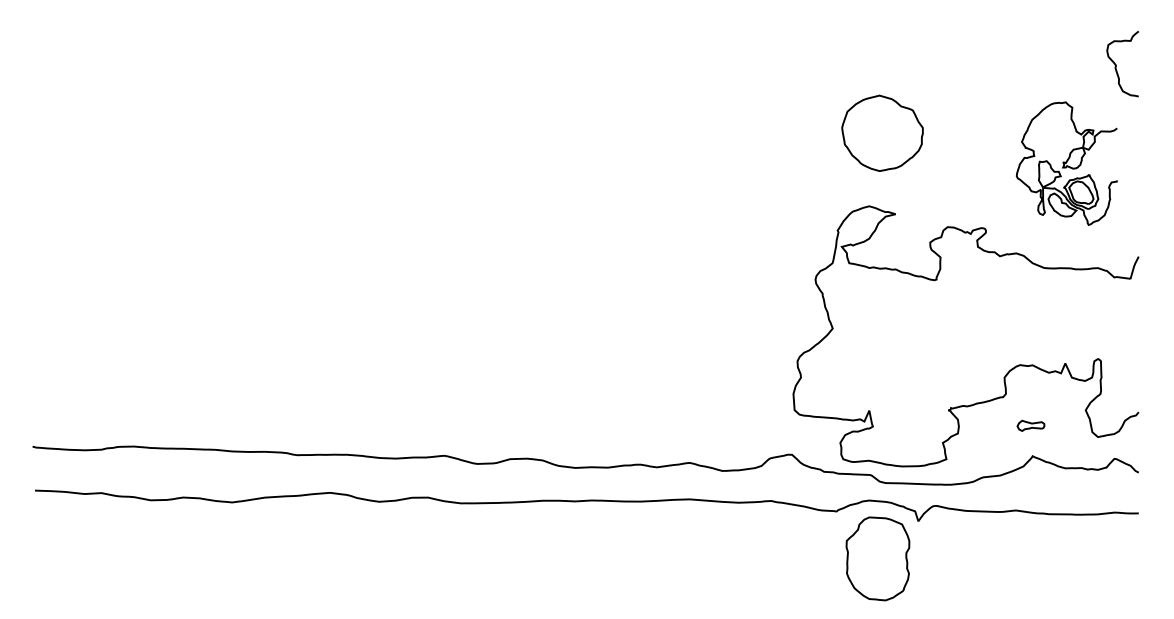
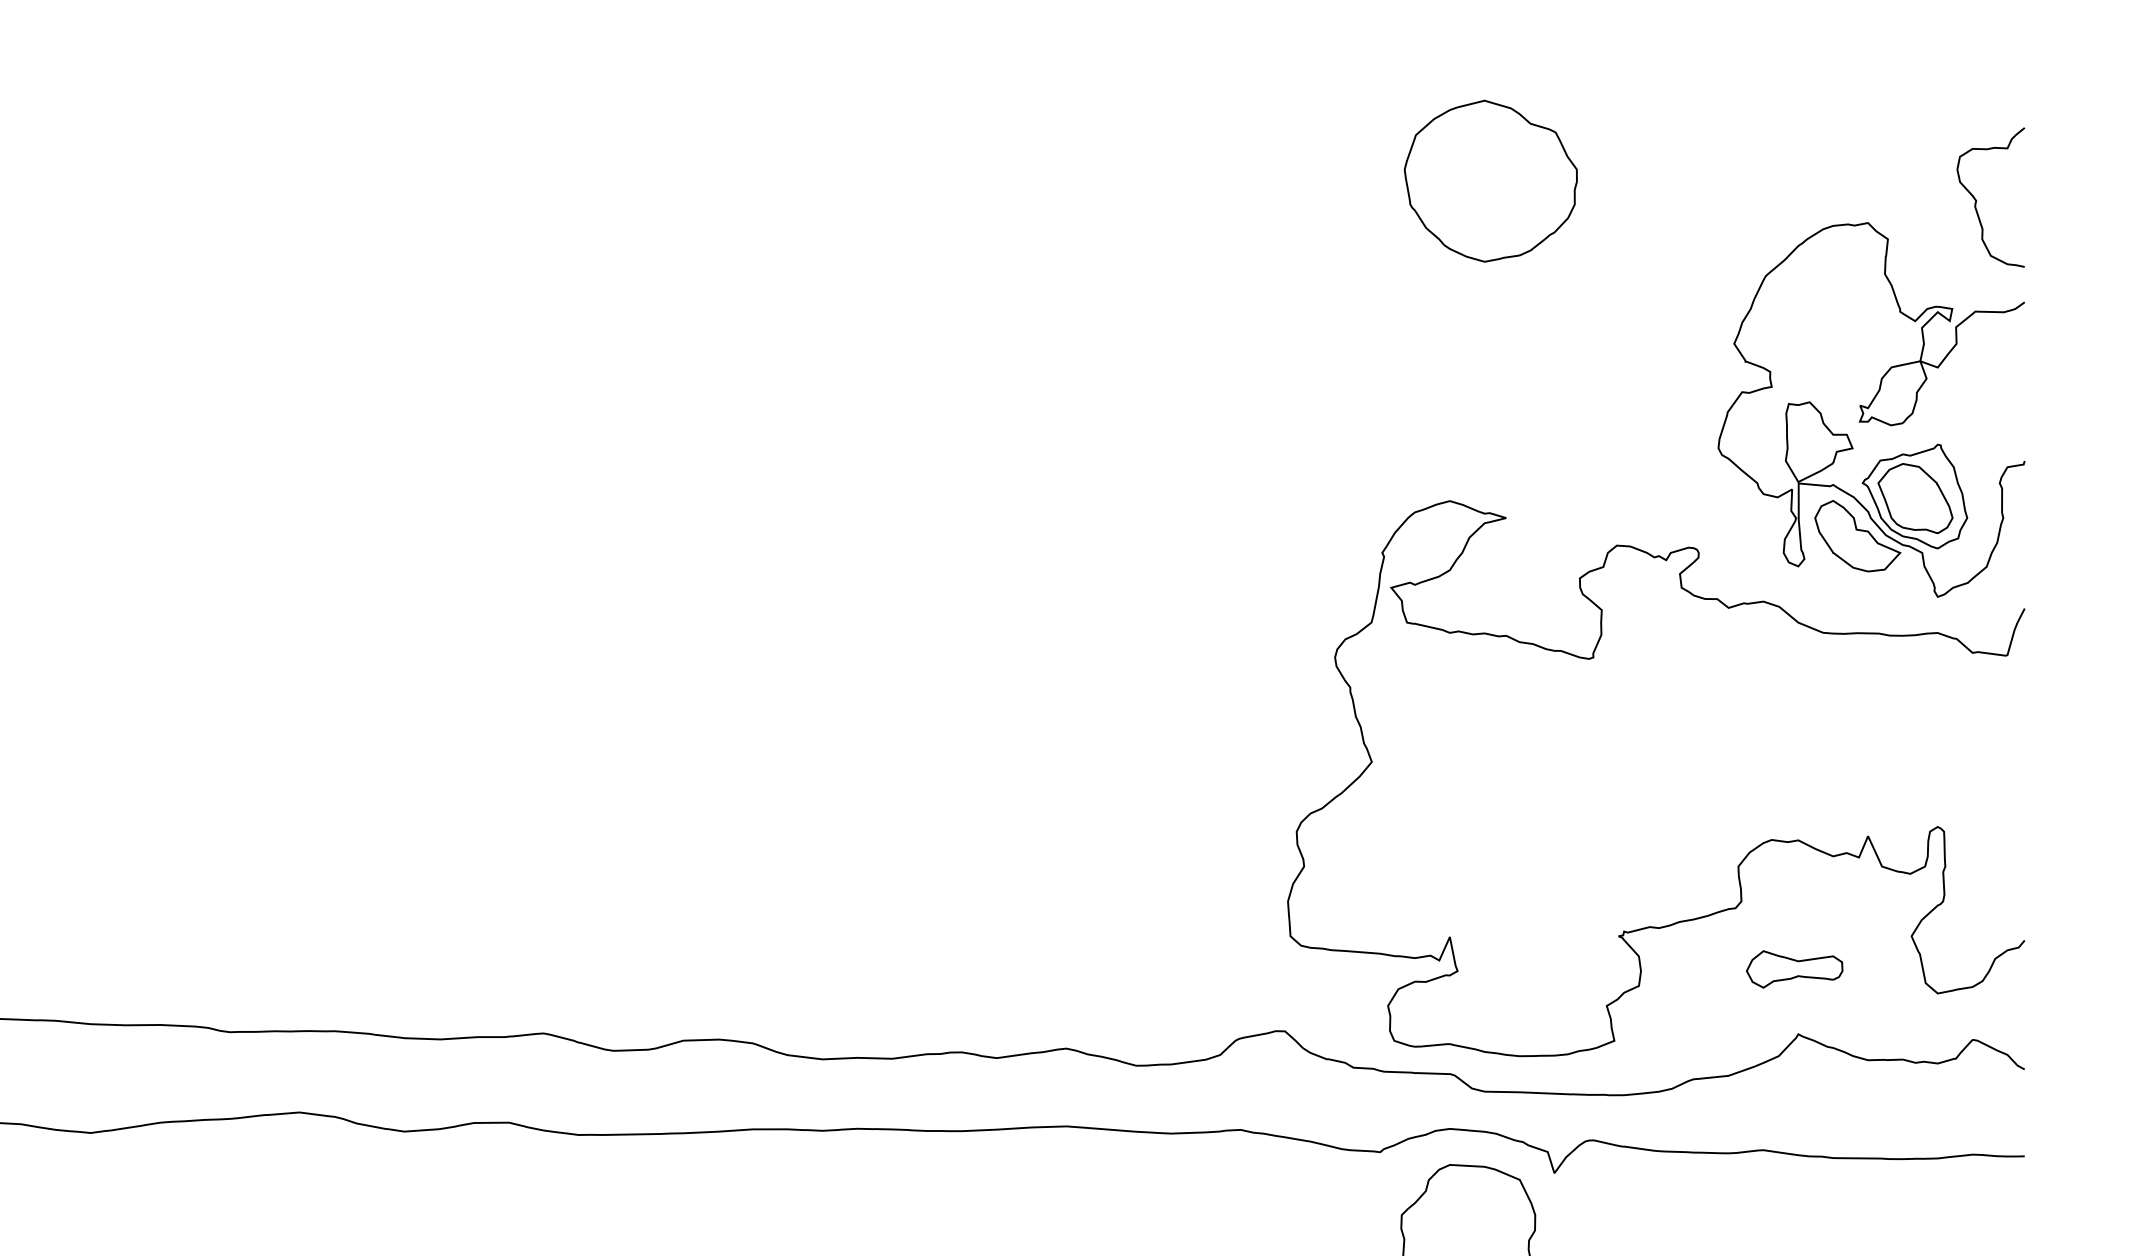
part: (882, 132) -> (1490, 179), moved
part: (1066, 163) -> (1870, 409), size x1.43
part: (1030, 425) -> (1793, 968), size x1.67

